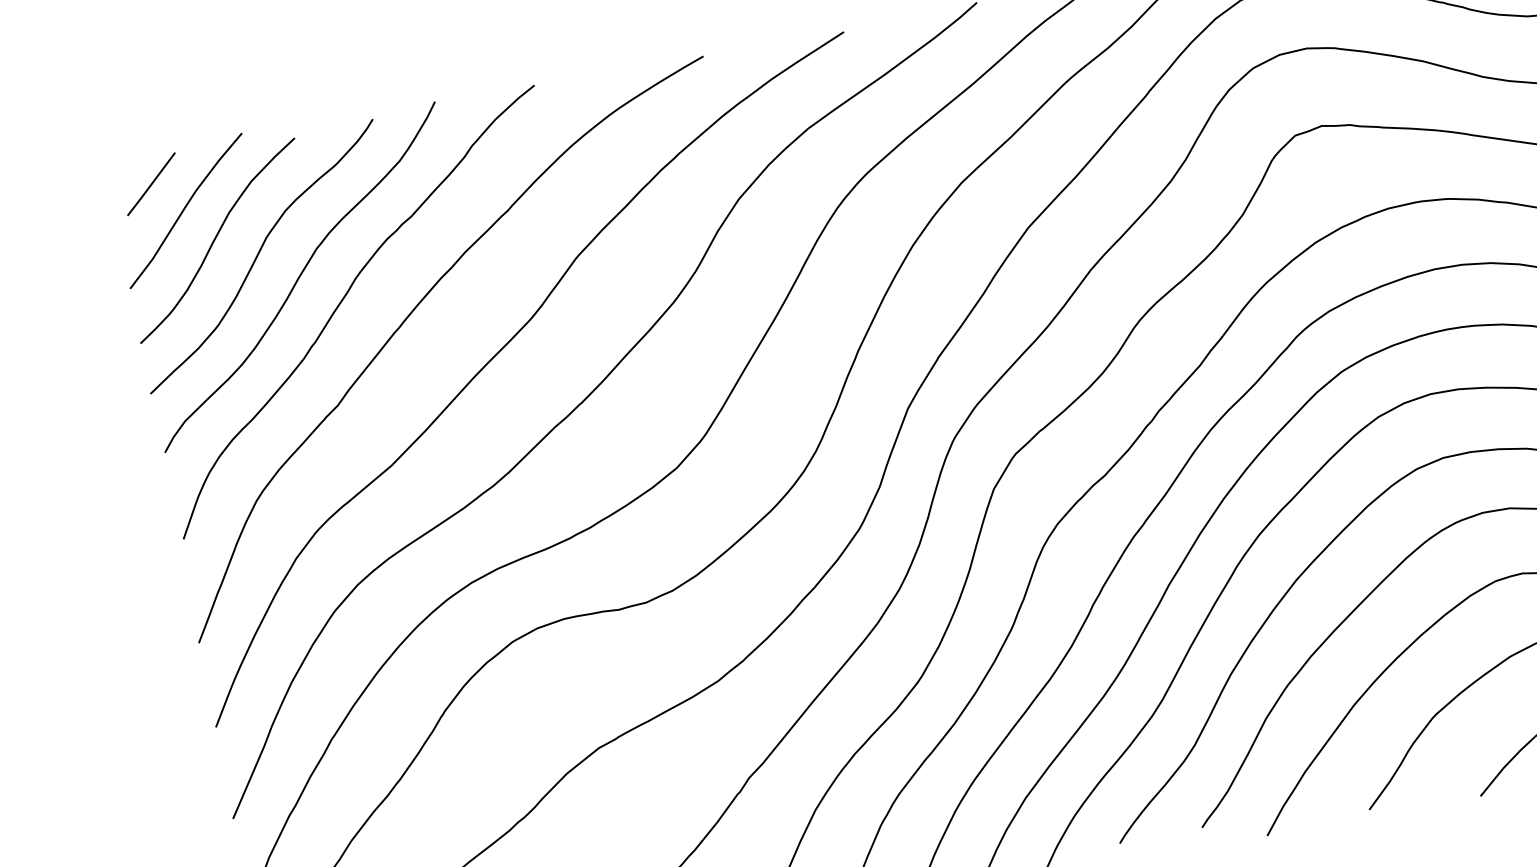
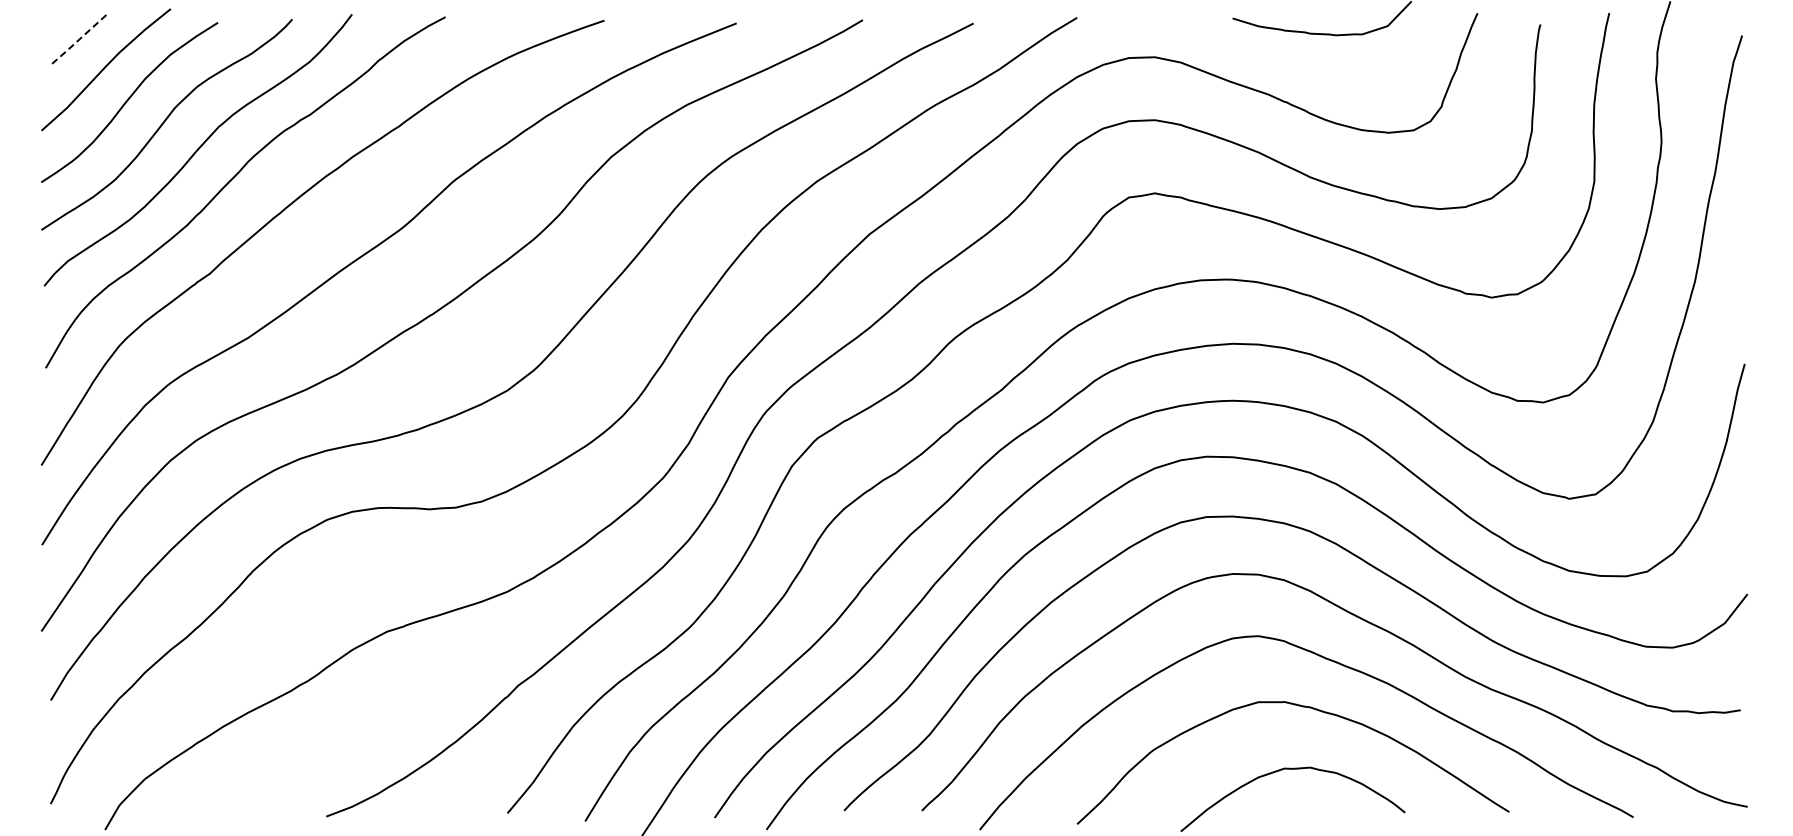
line: (150, 184) -> (78, 39), solid -> dashed

